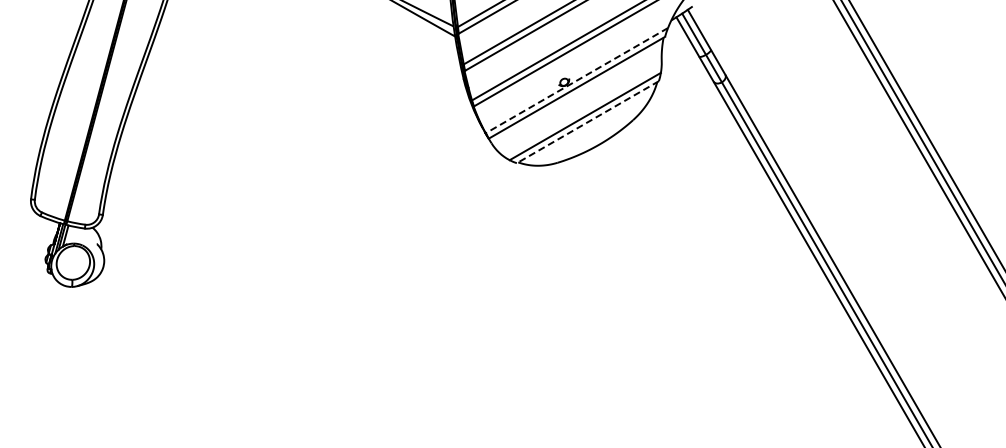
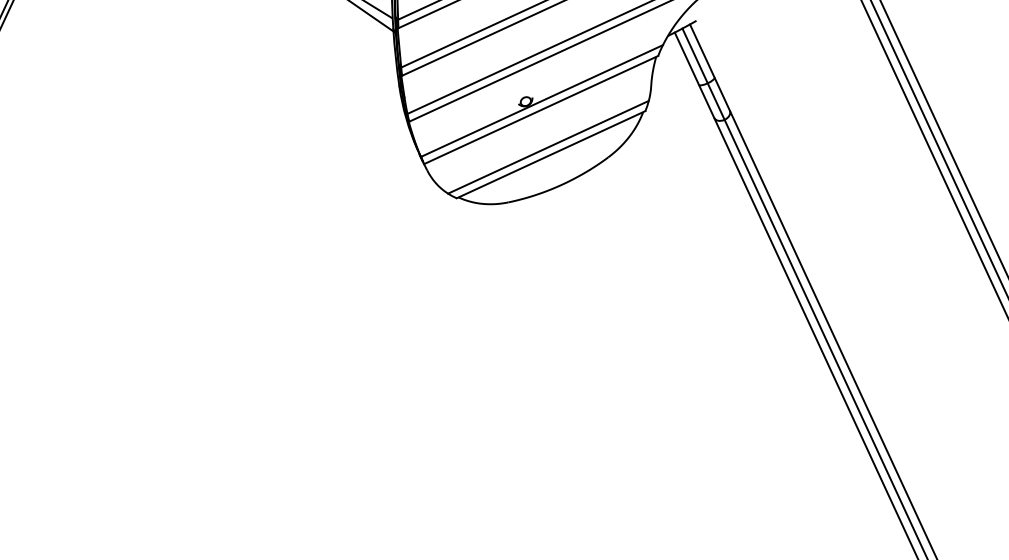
line: (576, 80) -> (541, 100), dashed -> solid
line: (587, 122) -> (550, 155), dashed -> solid

